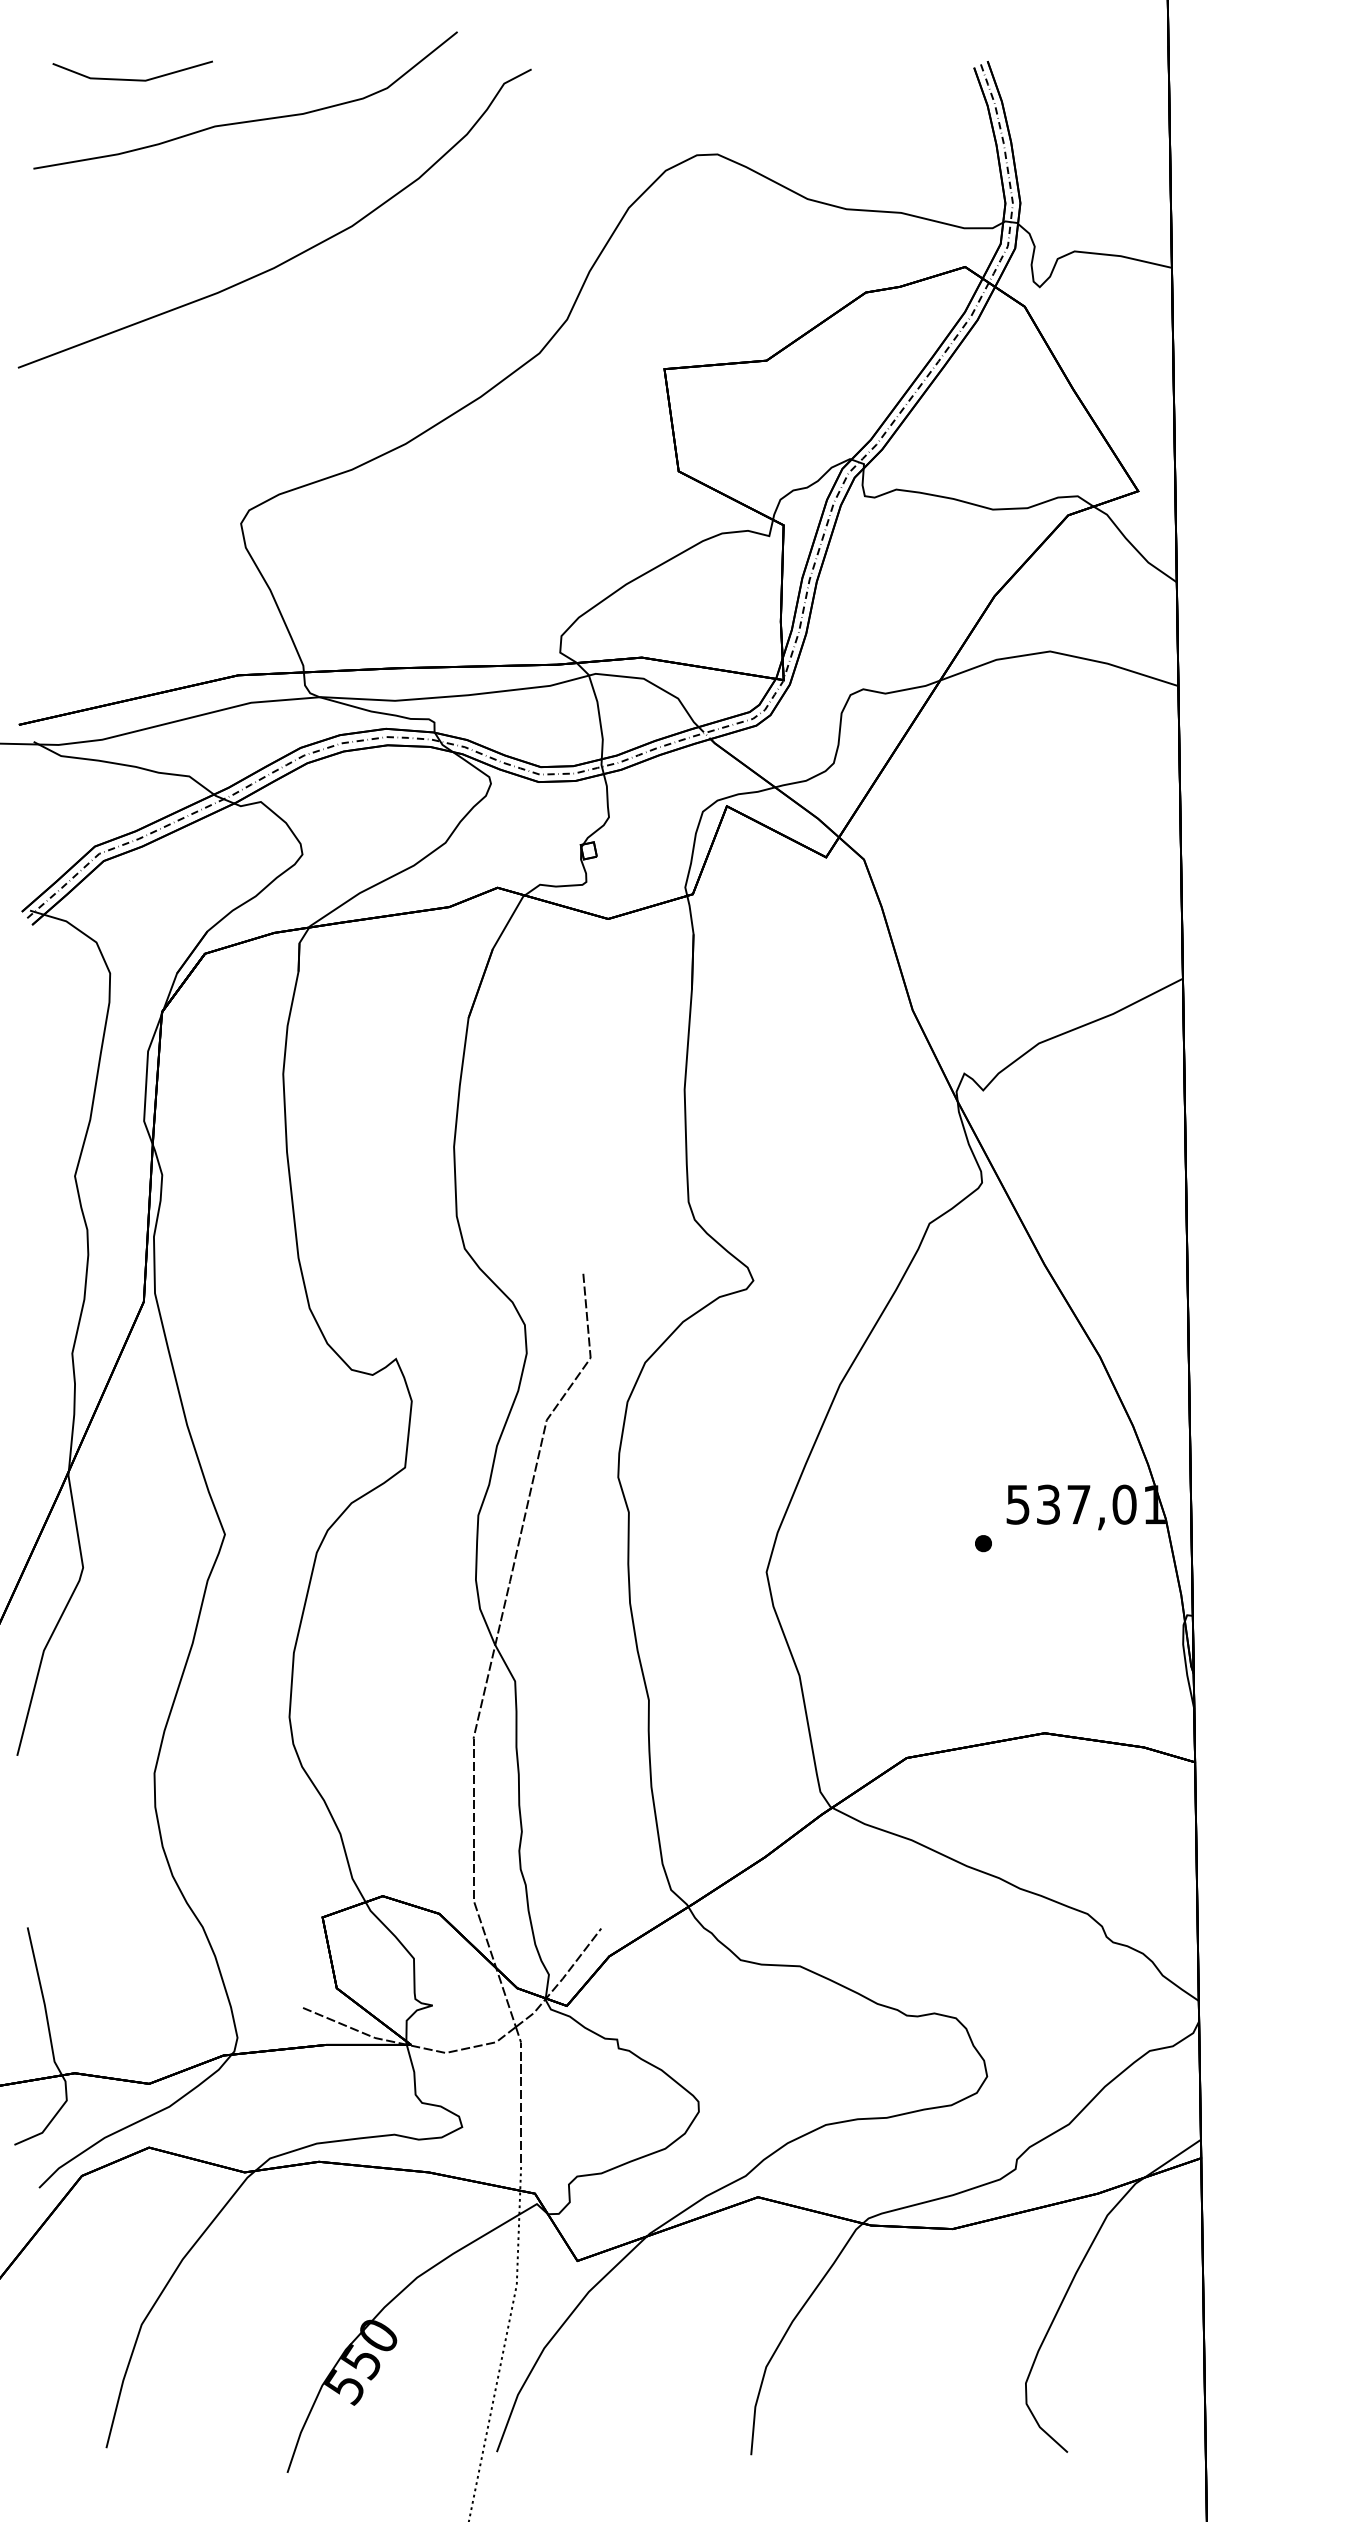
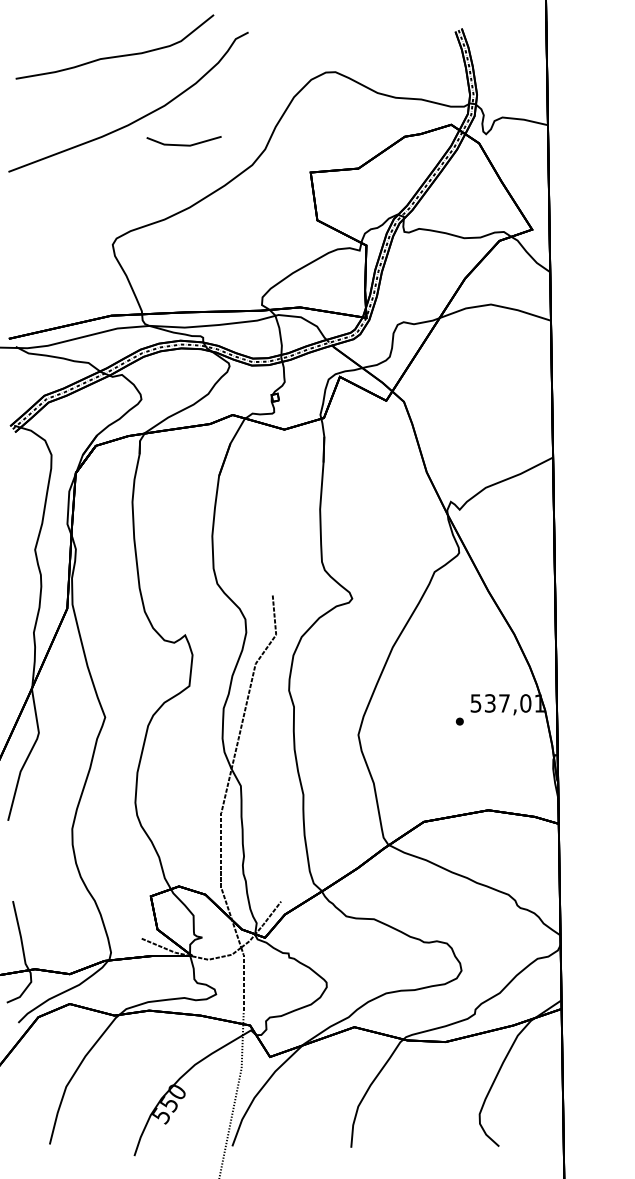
line: (131, 78) -> (183, 144), moved

